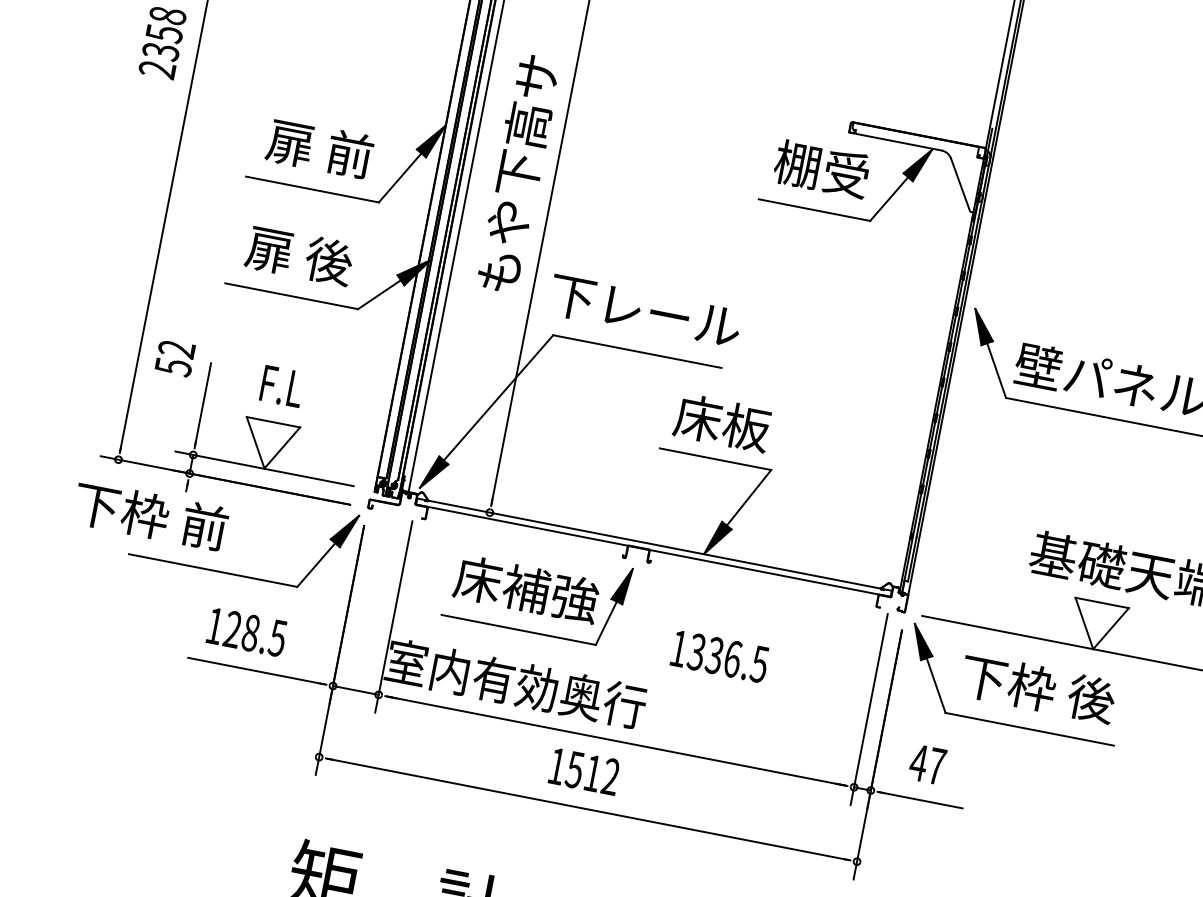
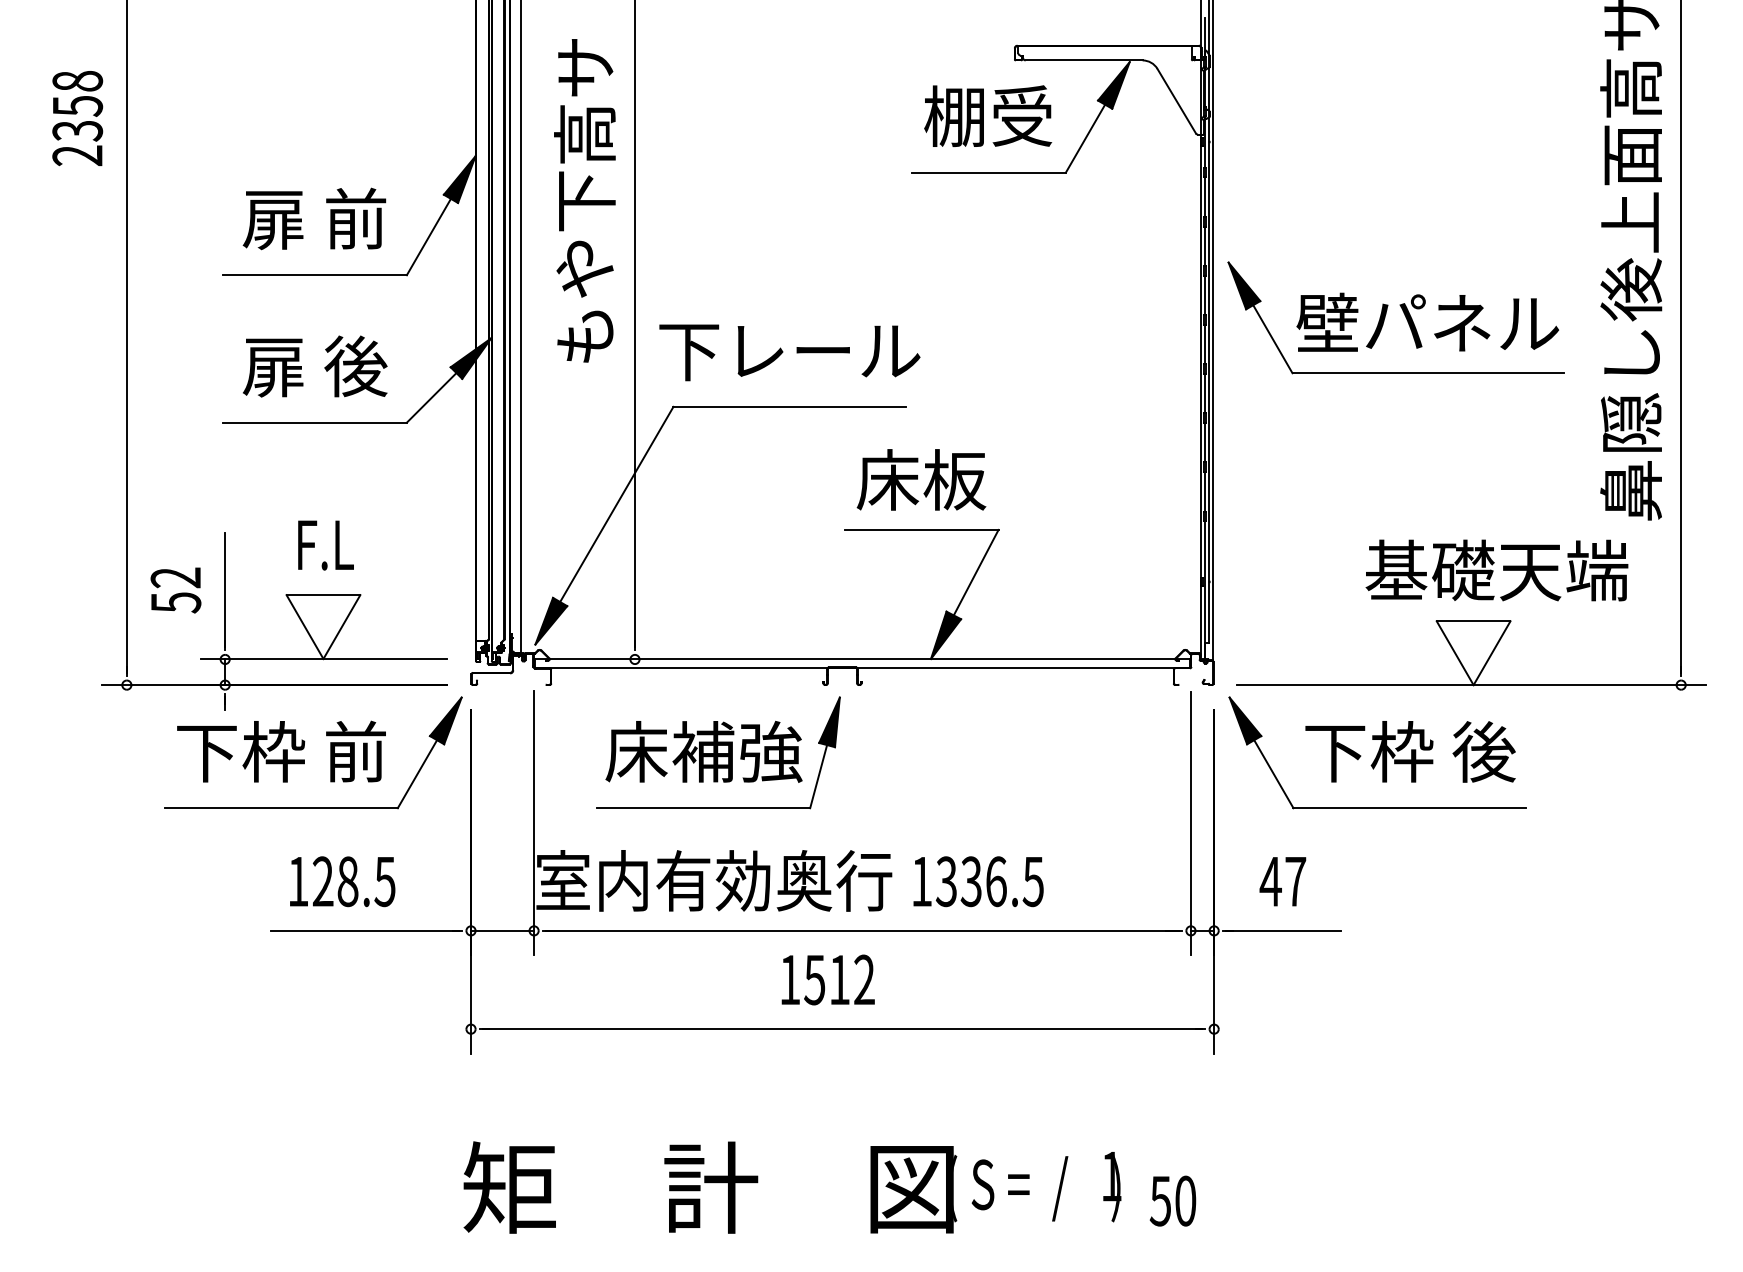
text: (174, 358) -> (175, 590), moved
text: (150, 515) -> (281, 751), moved
text: (719, 656) -> (978, 881), moved

